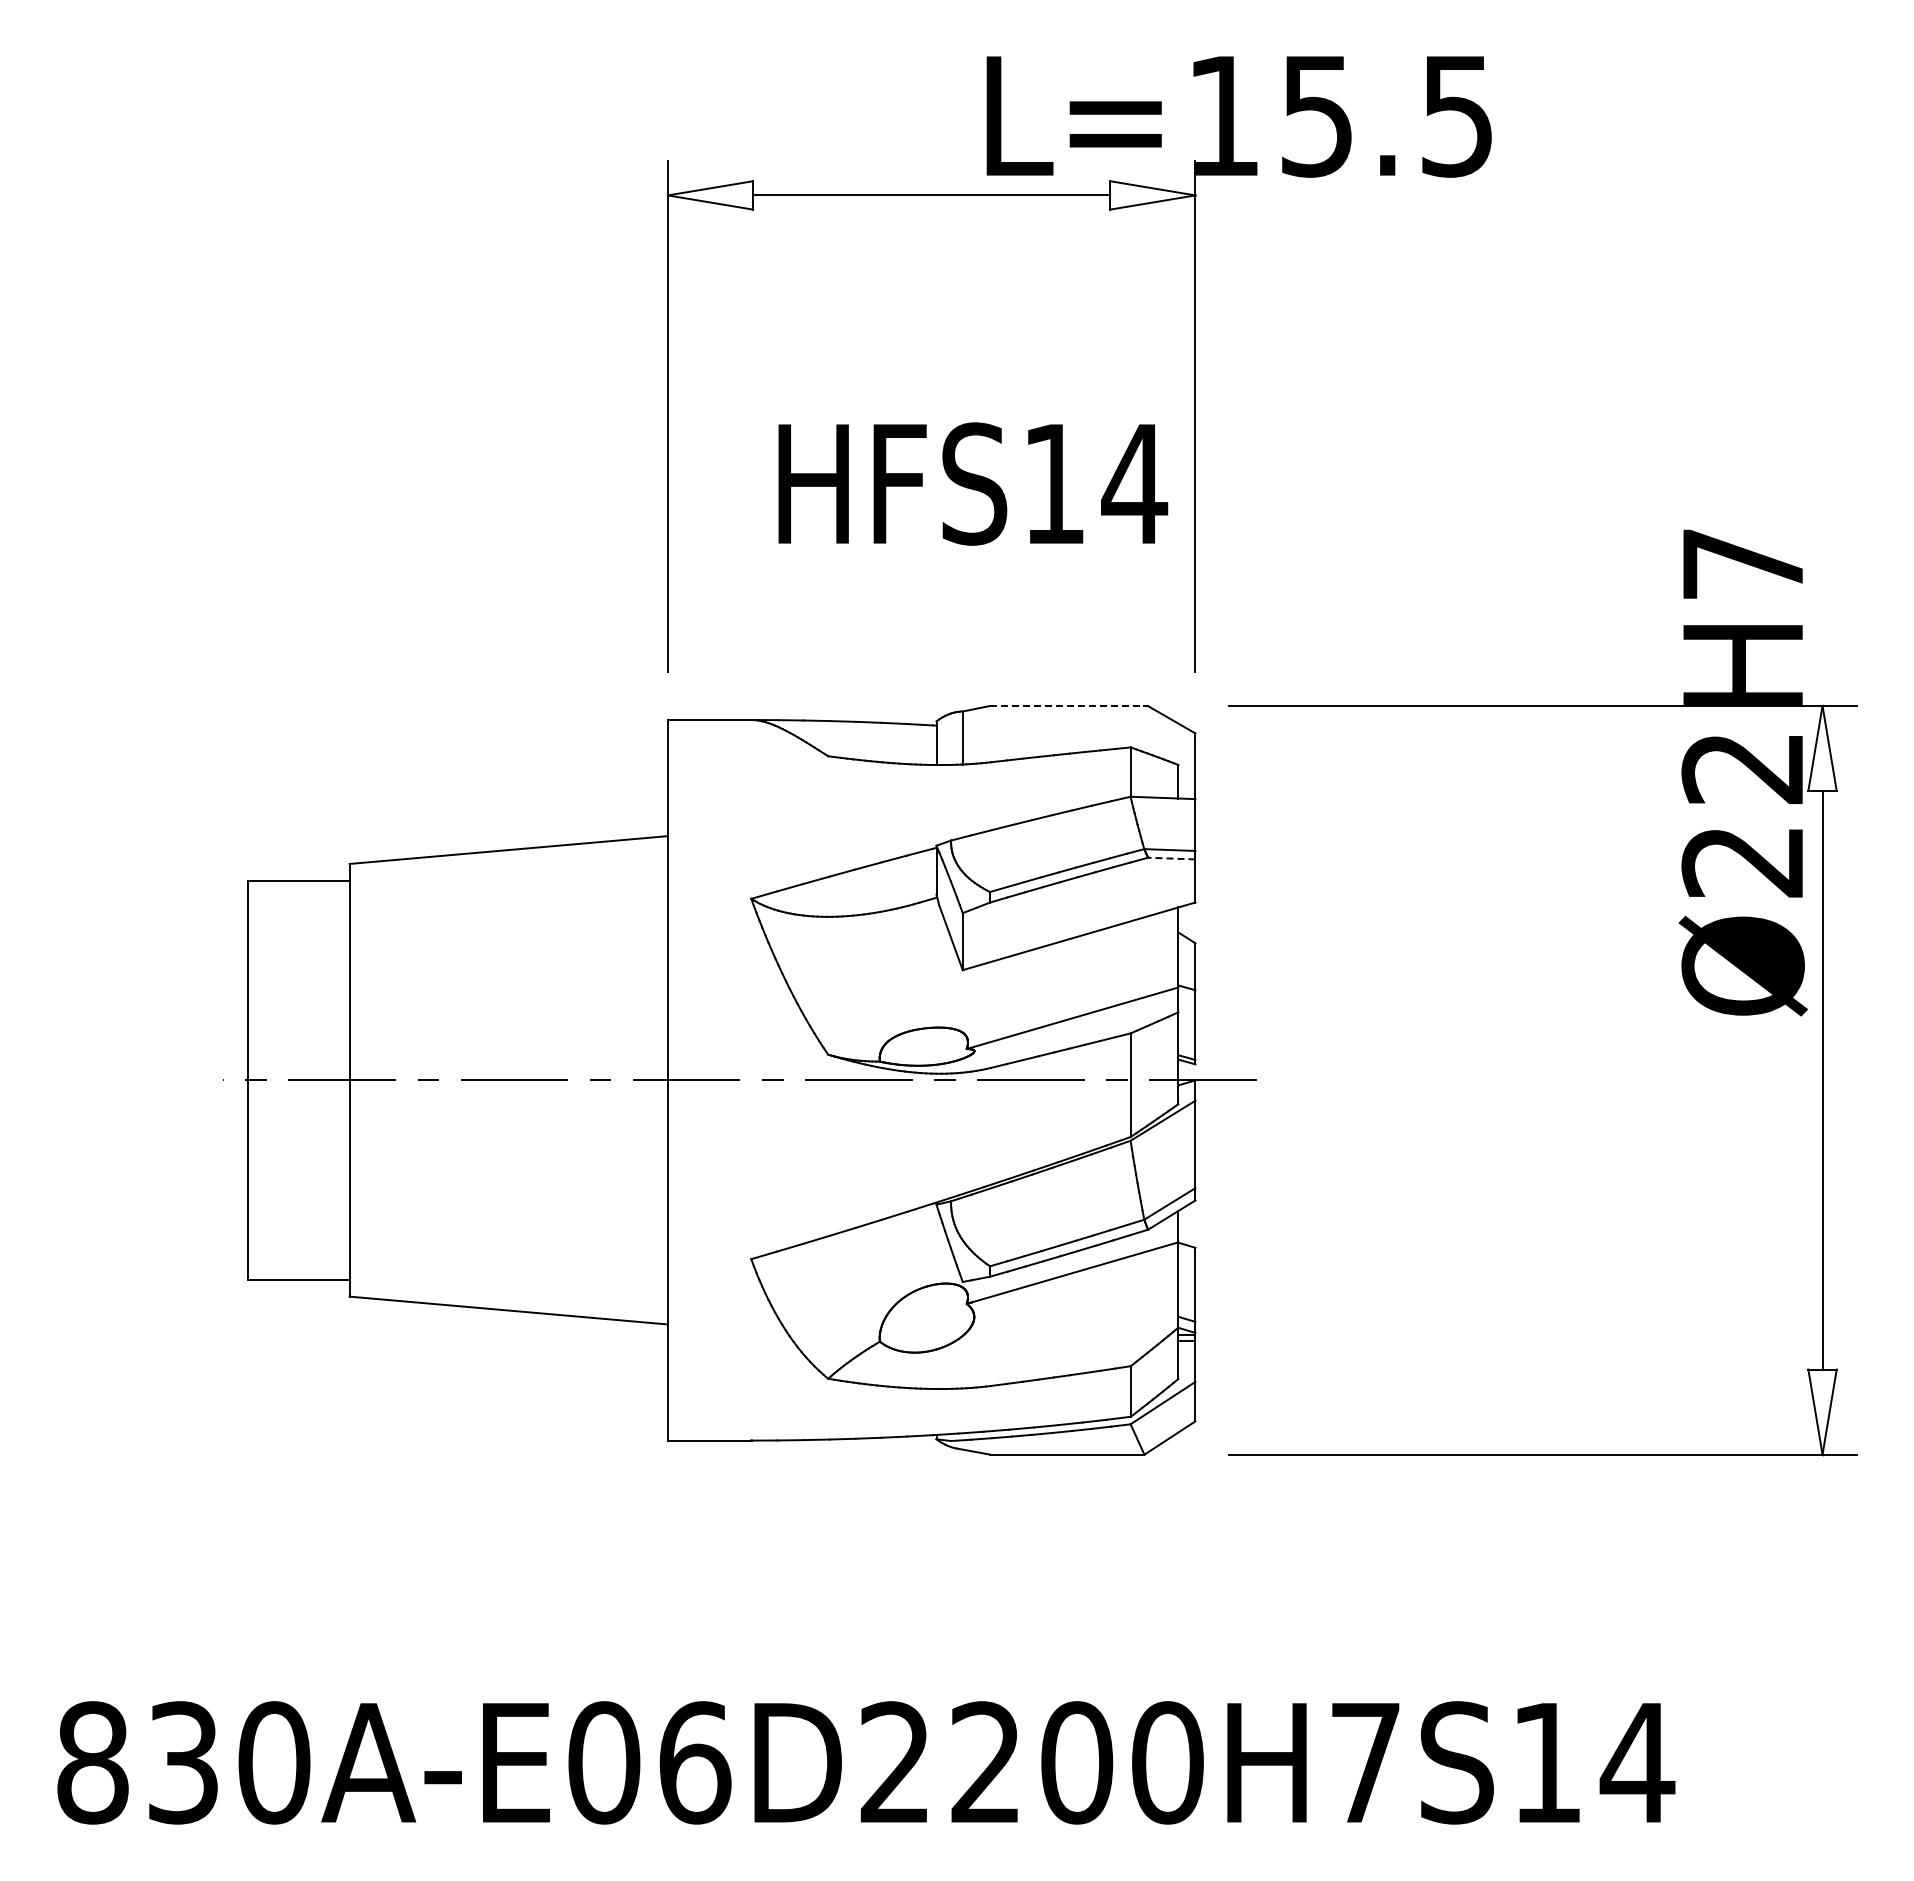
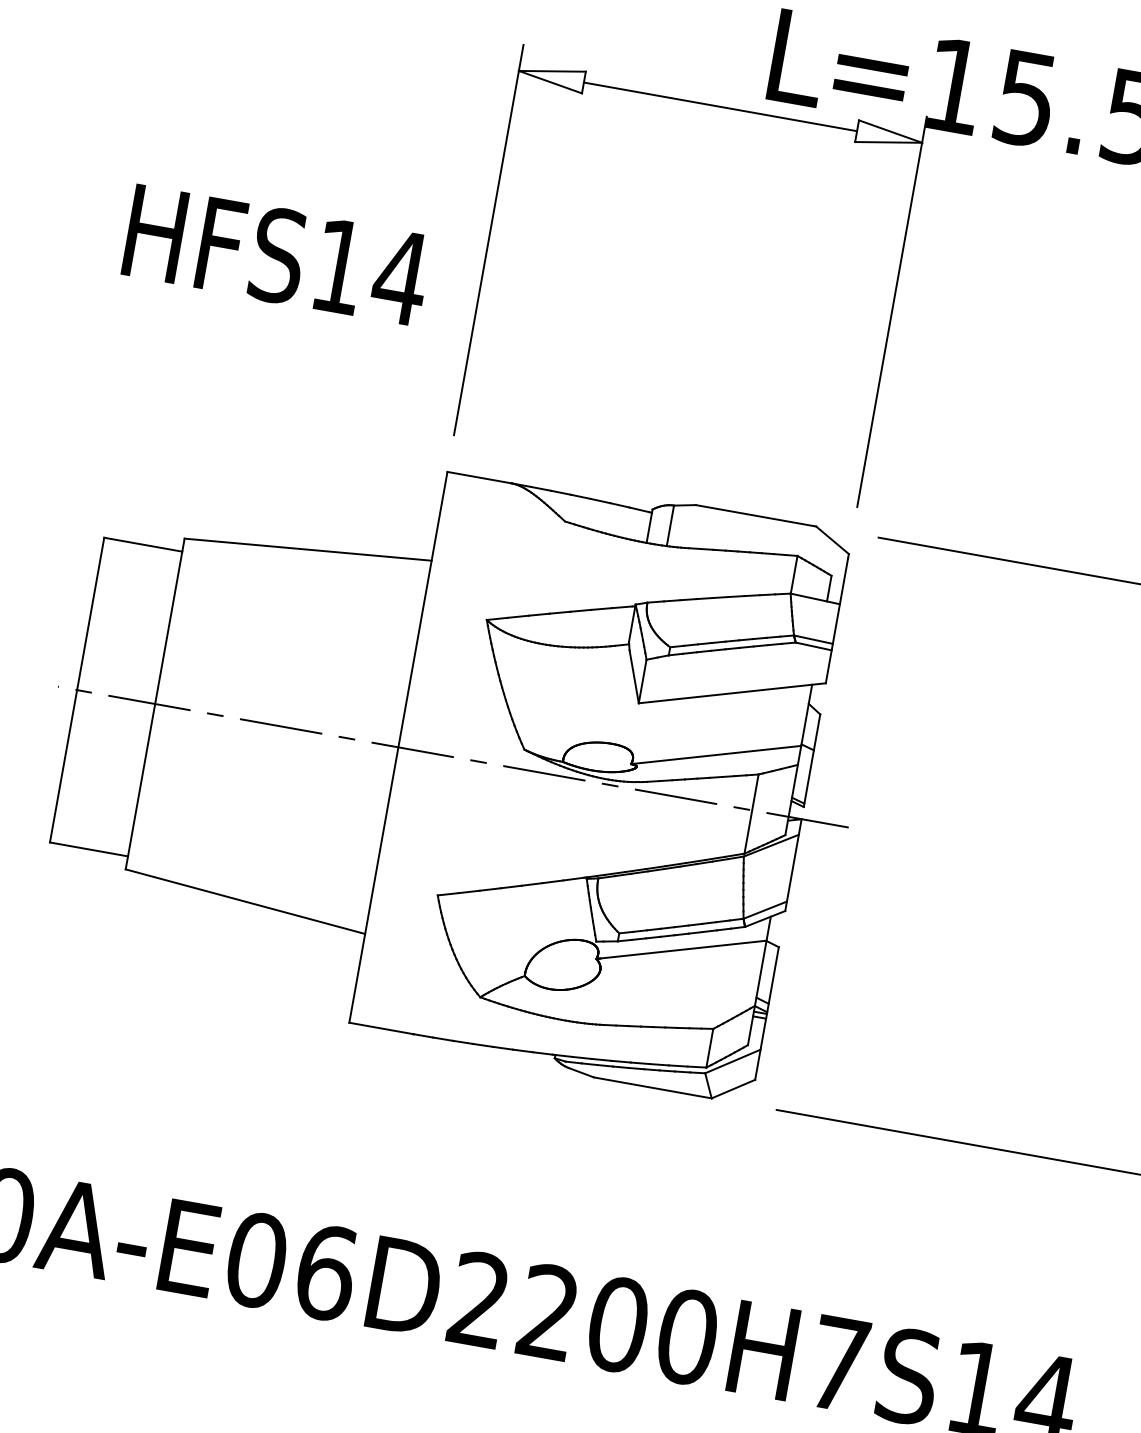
text: (973, 483) -> (277, 255), moved
line: (1067, 705) -> (754, 515), dashed -> solid
line: (1171, 858) -> (813, 646), dashed -> solid

